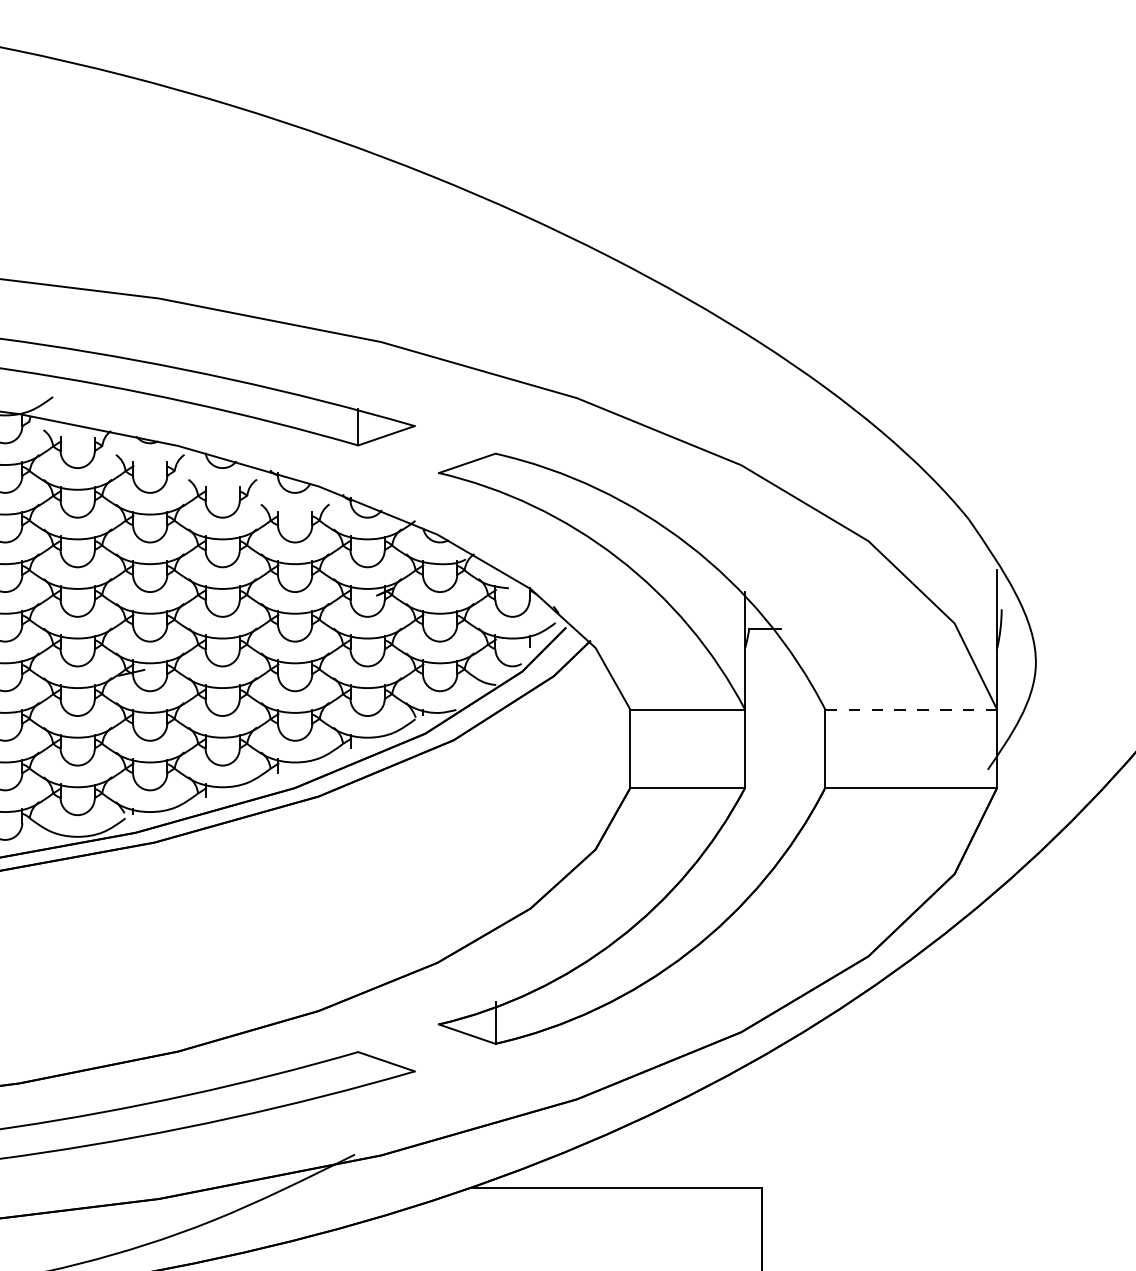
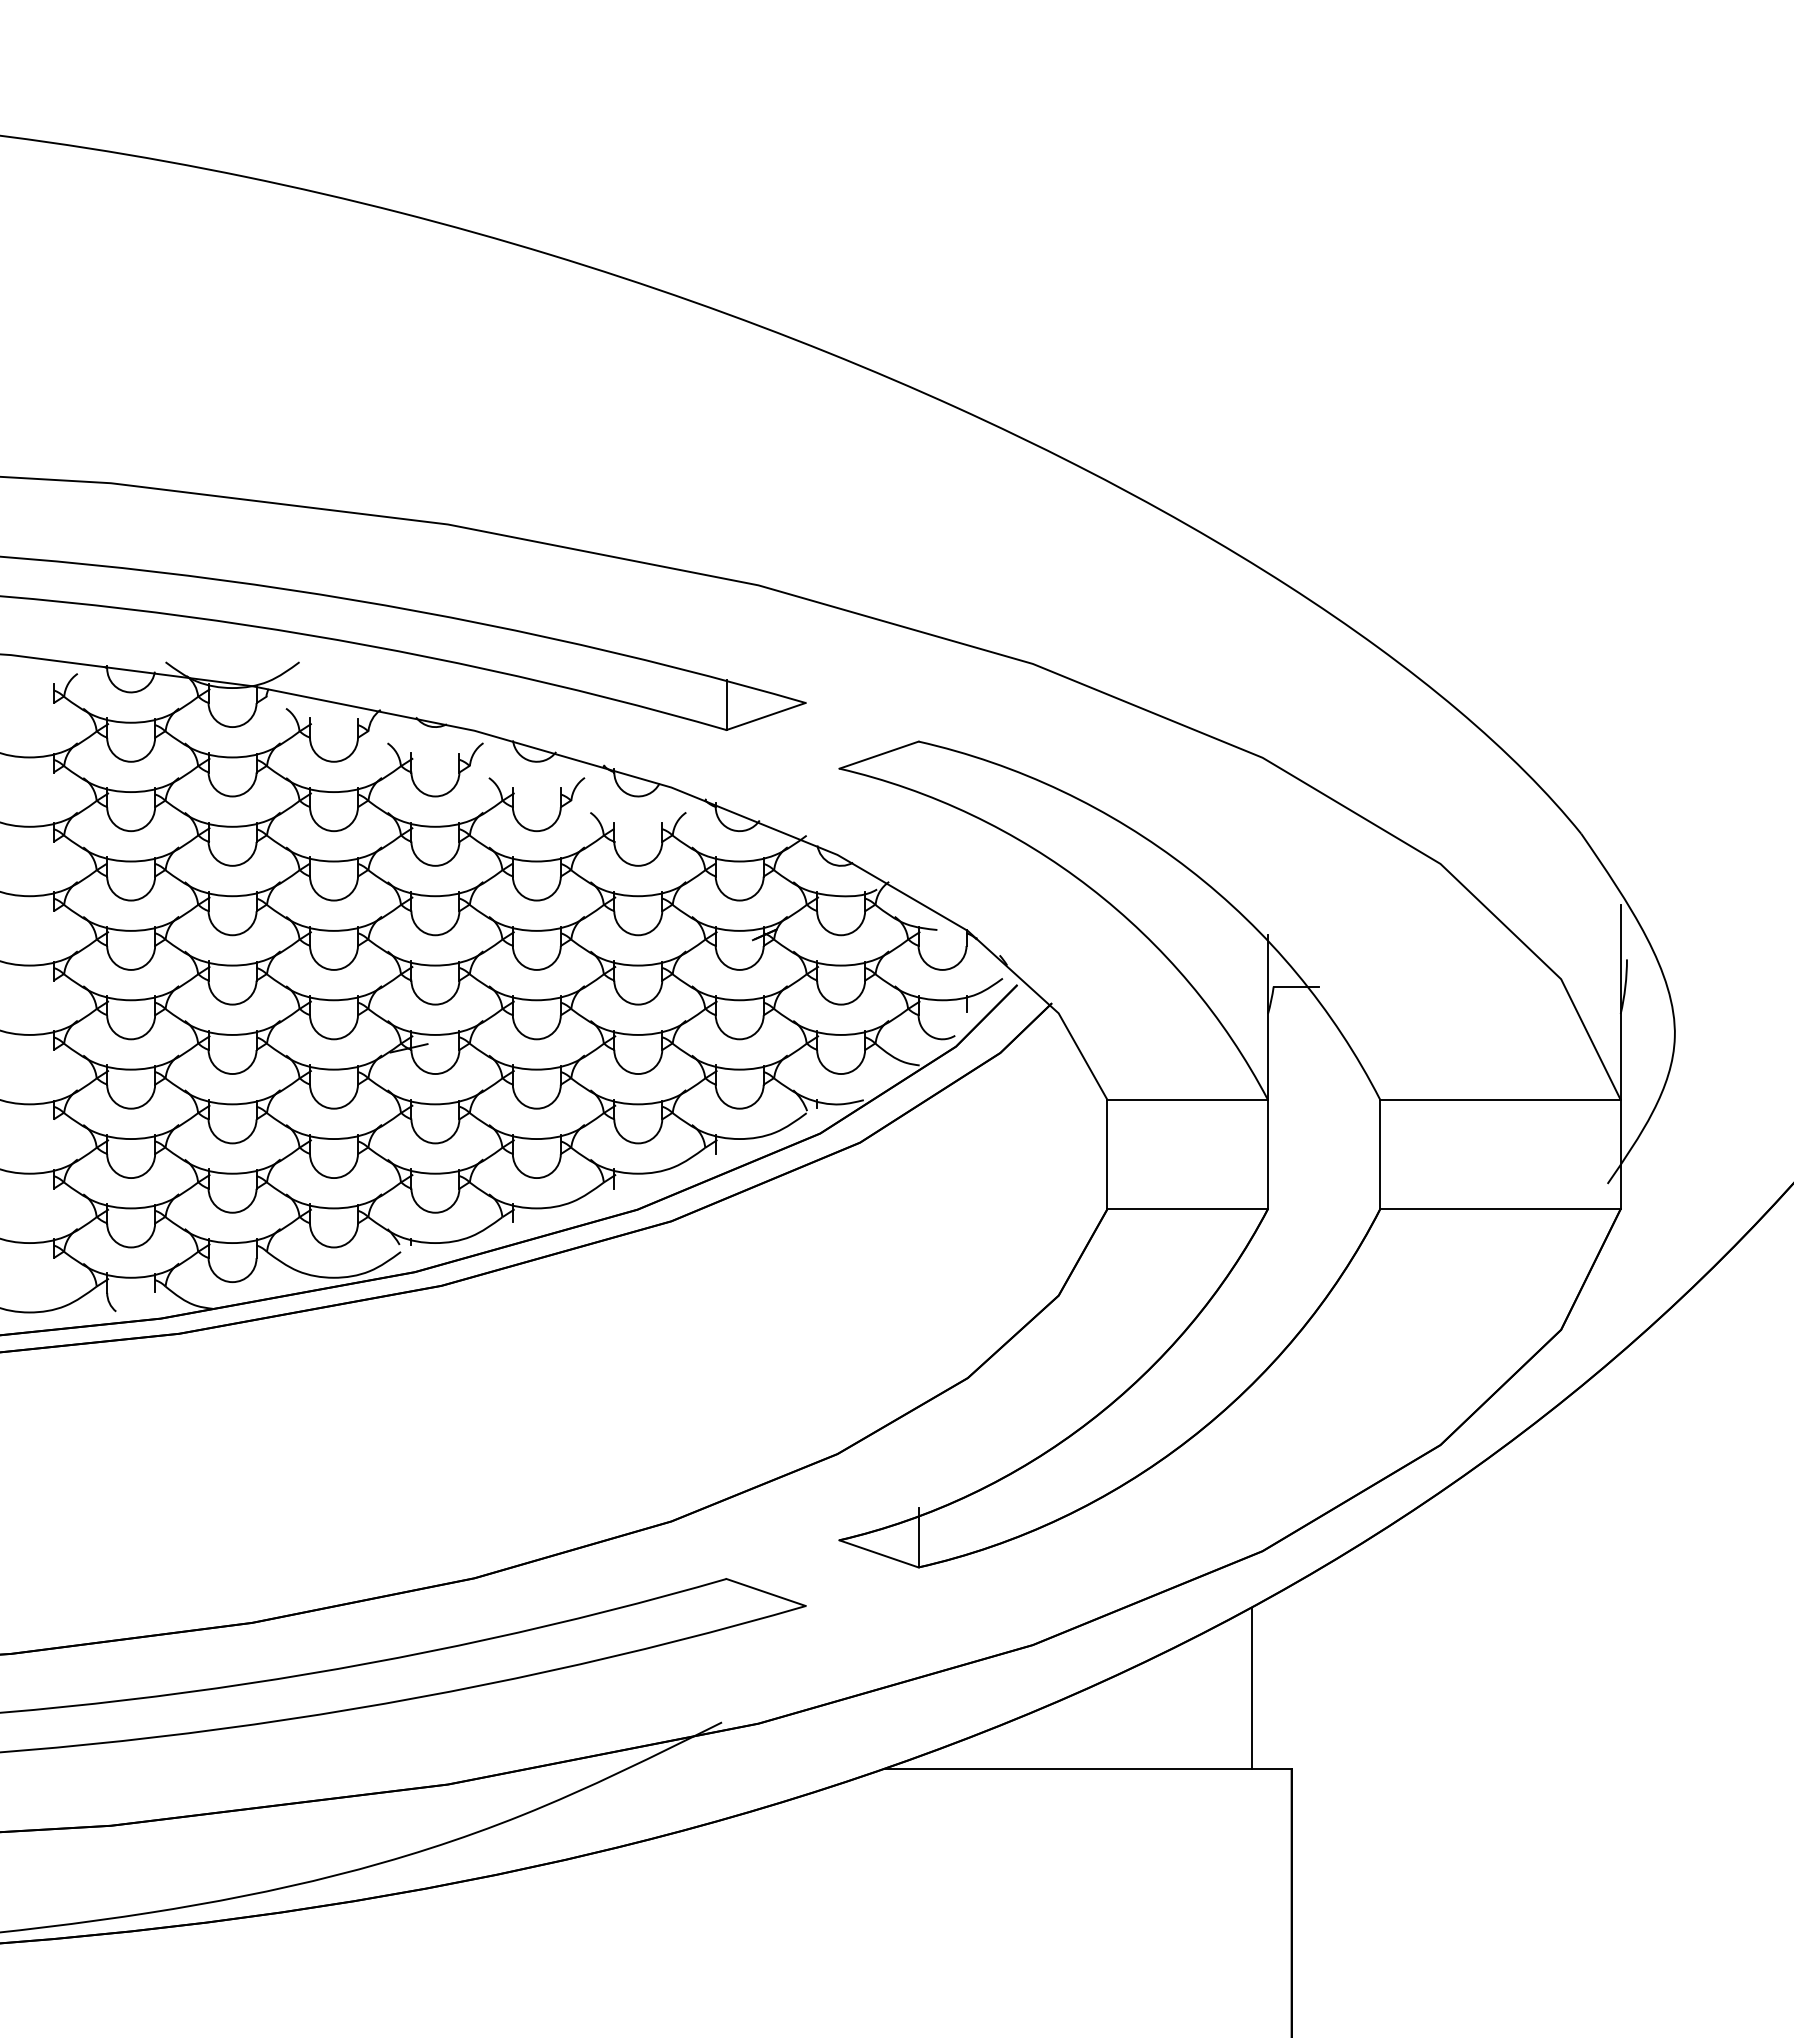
line: (910, 709) -> (1499, 1099), dashed -> solid
line: (733, 1130) -> (1251, 1688), added

